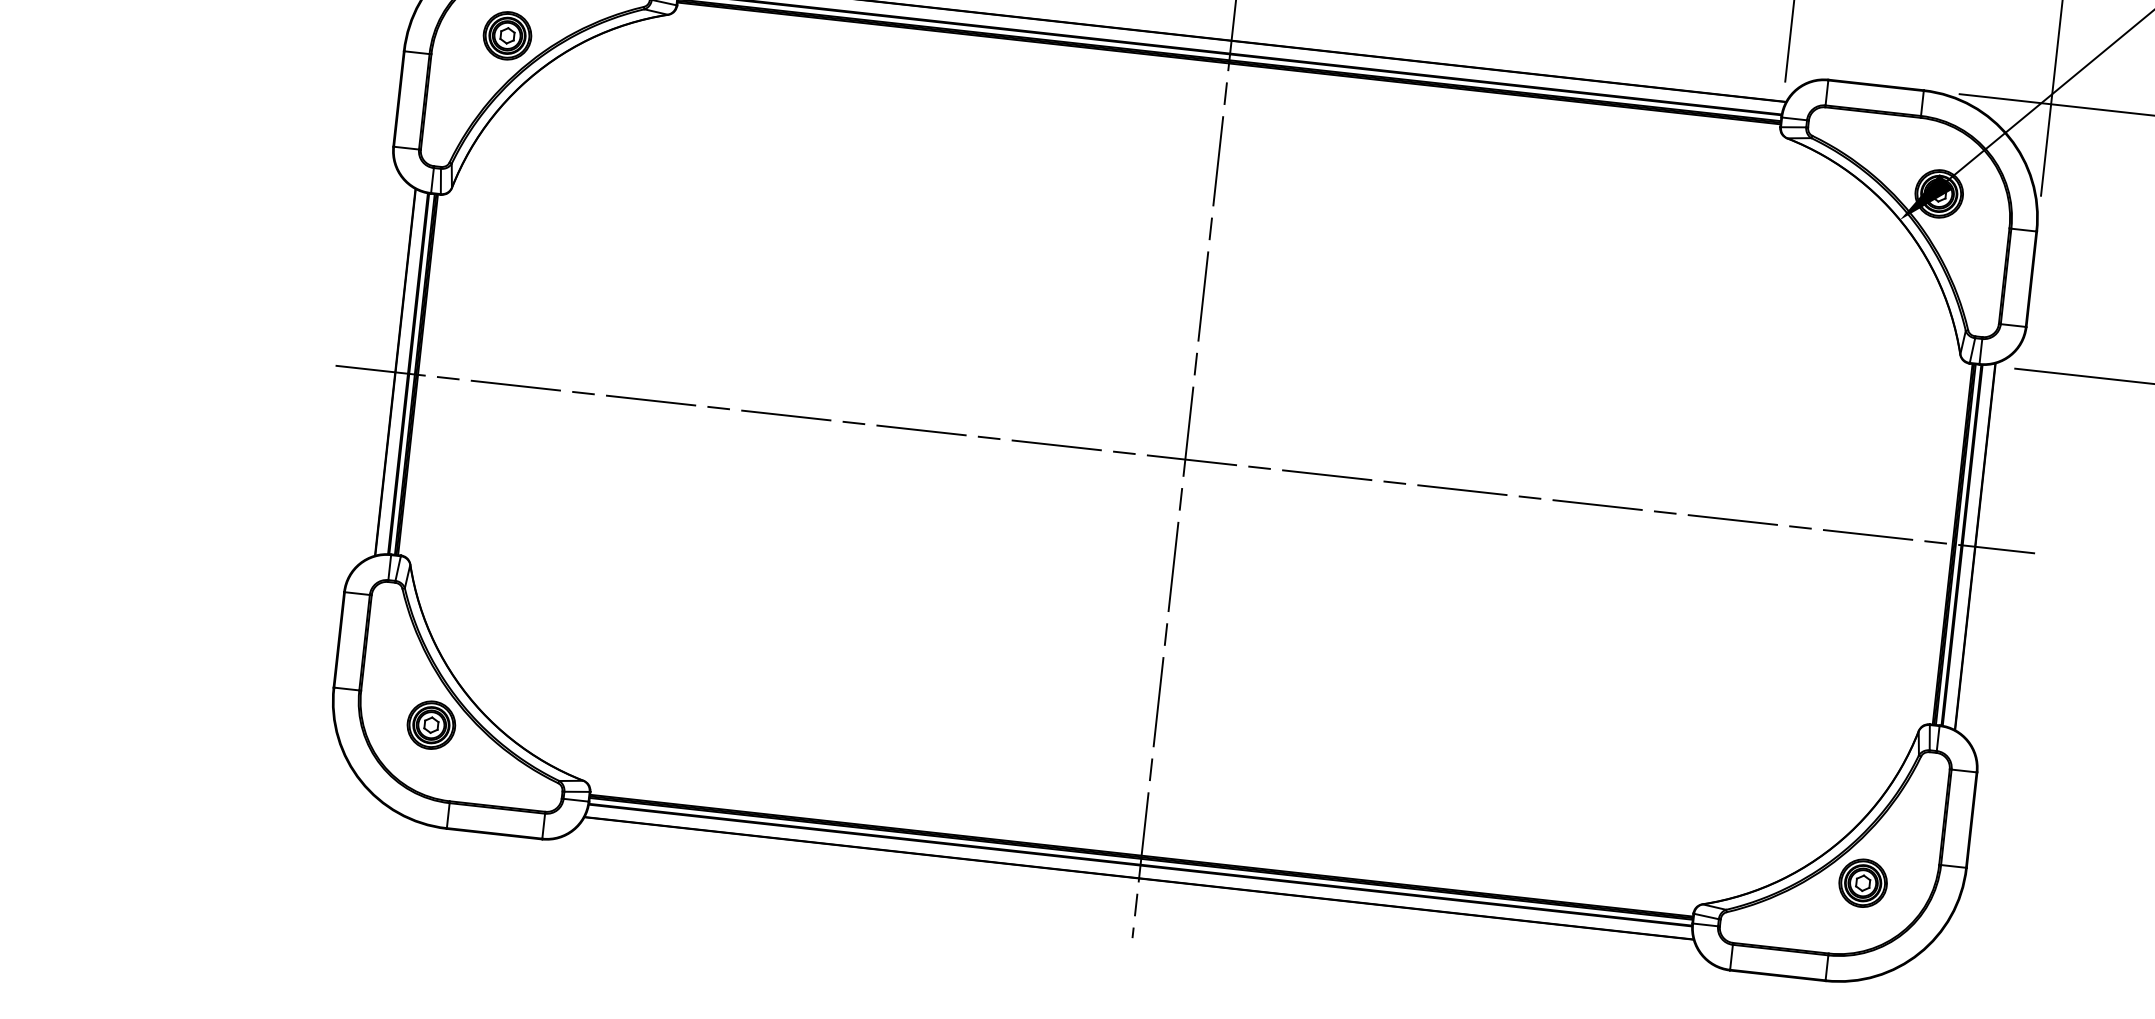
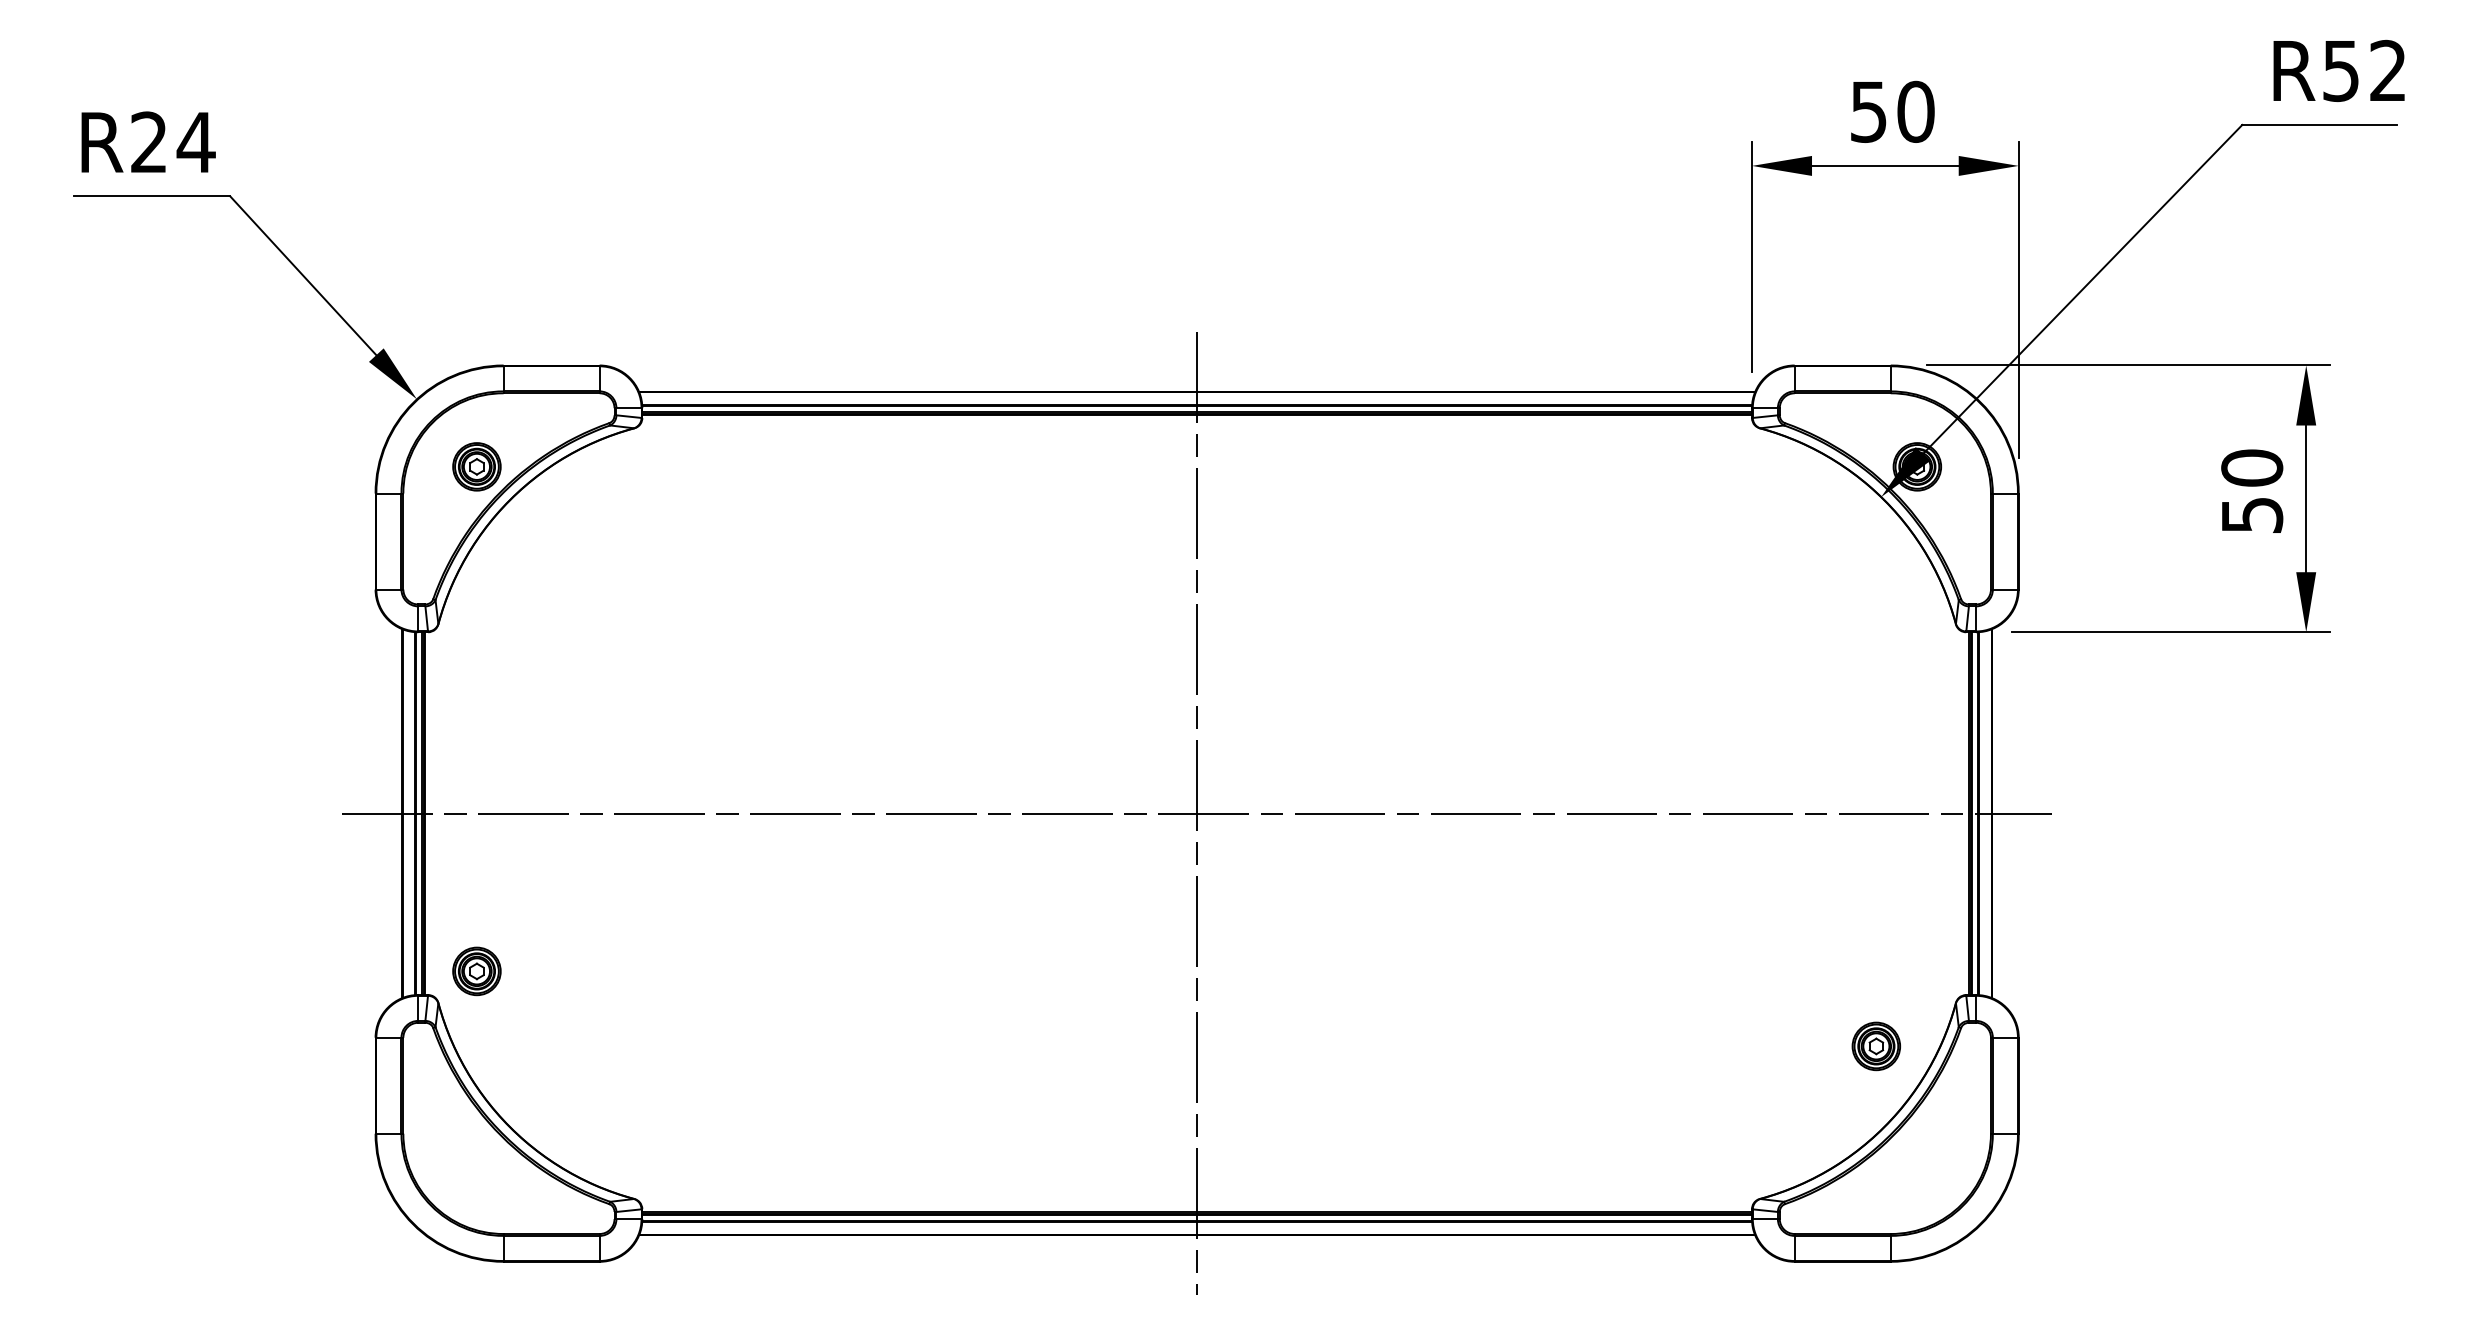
part: (430, 725) -> (476, 971), moved
part: (1862, 883) -> (1875, 1046), moved

